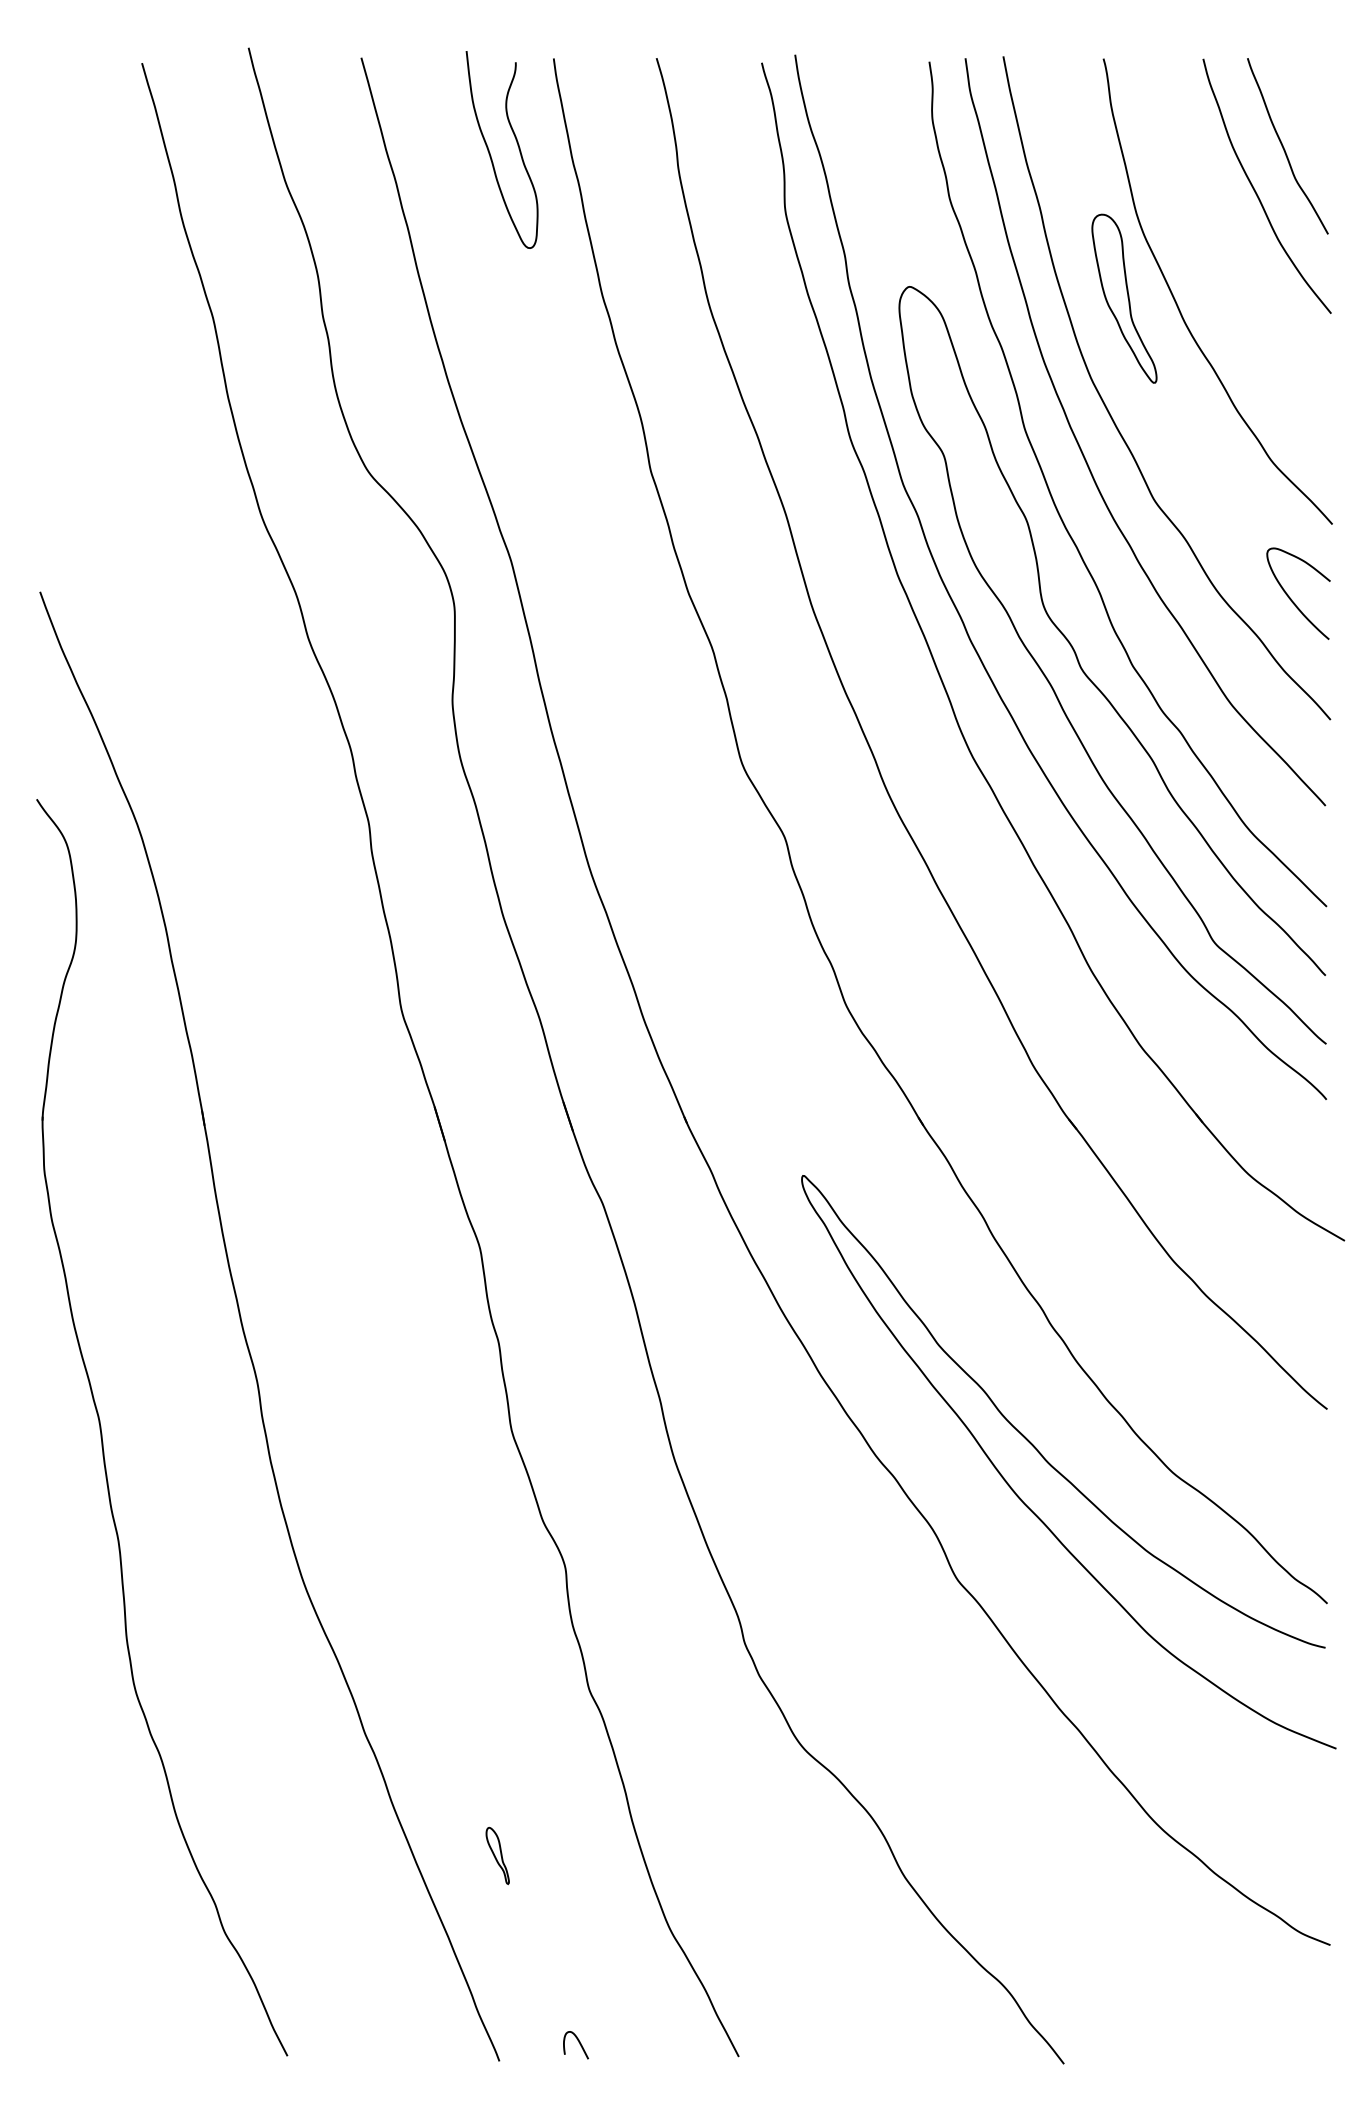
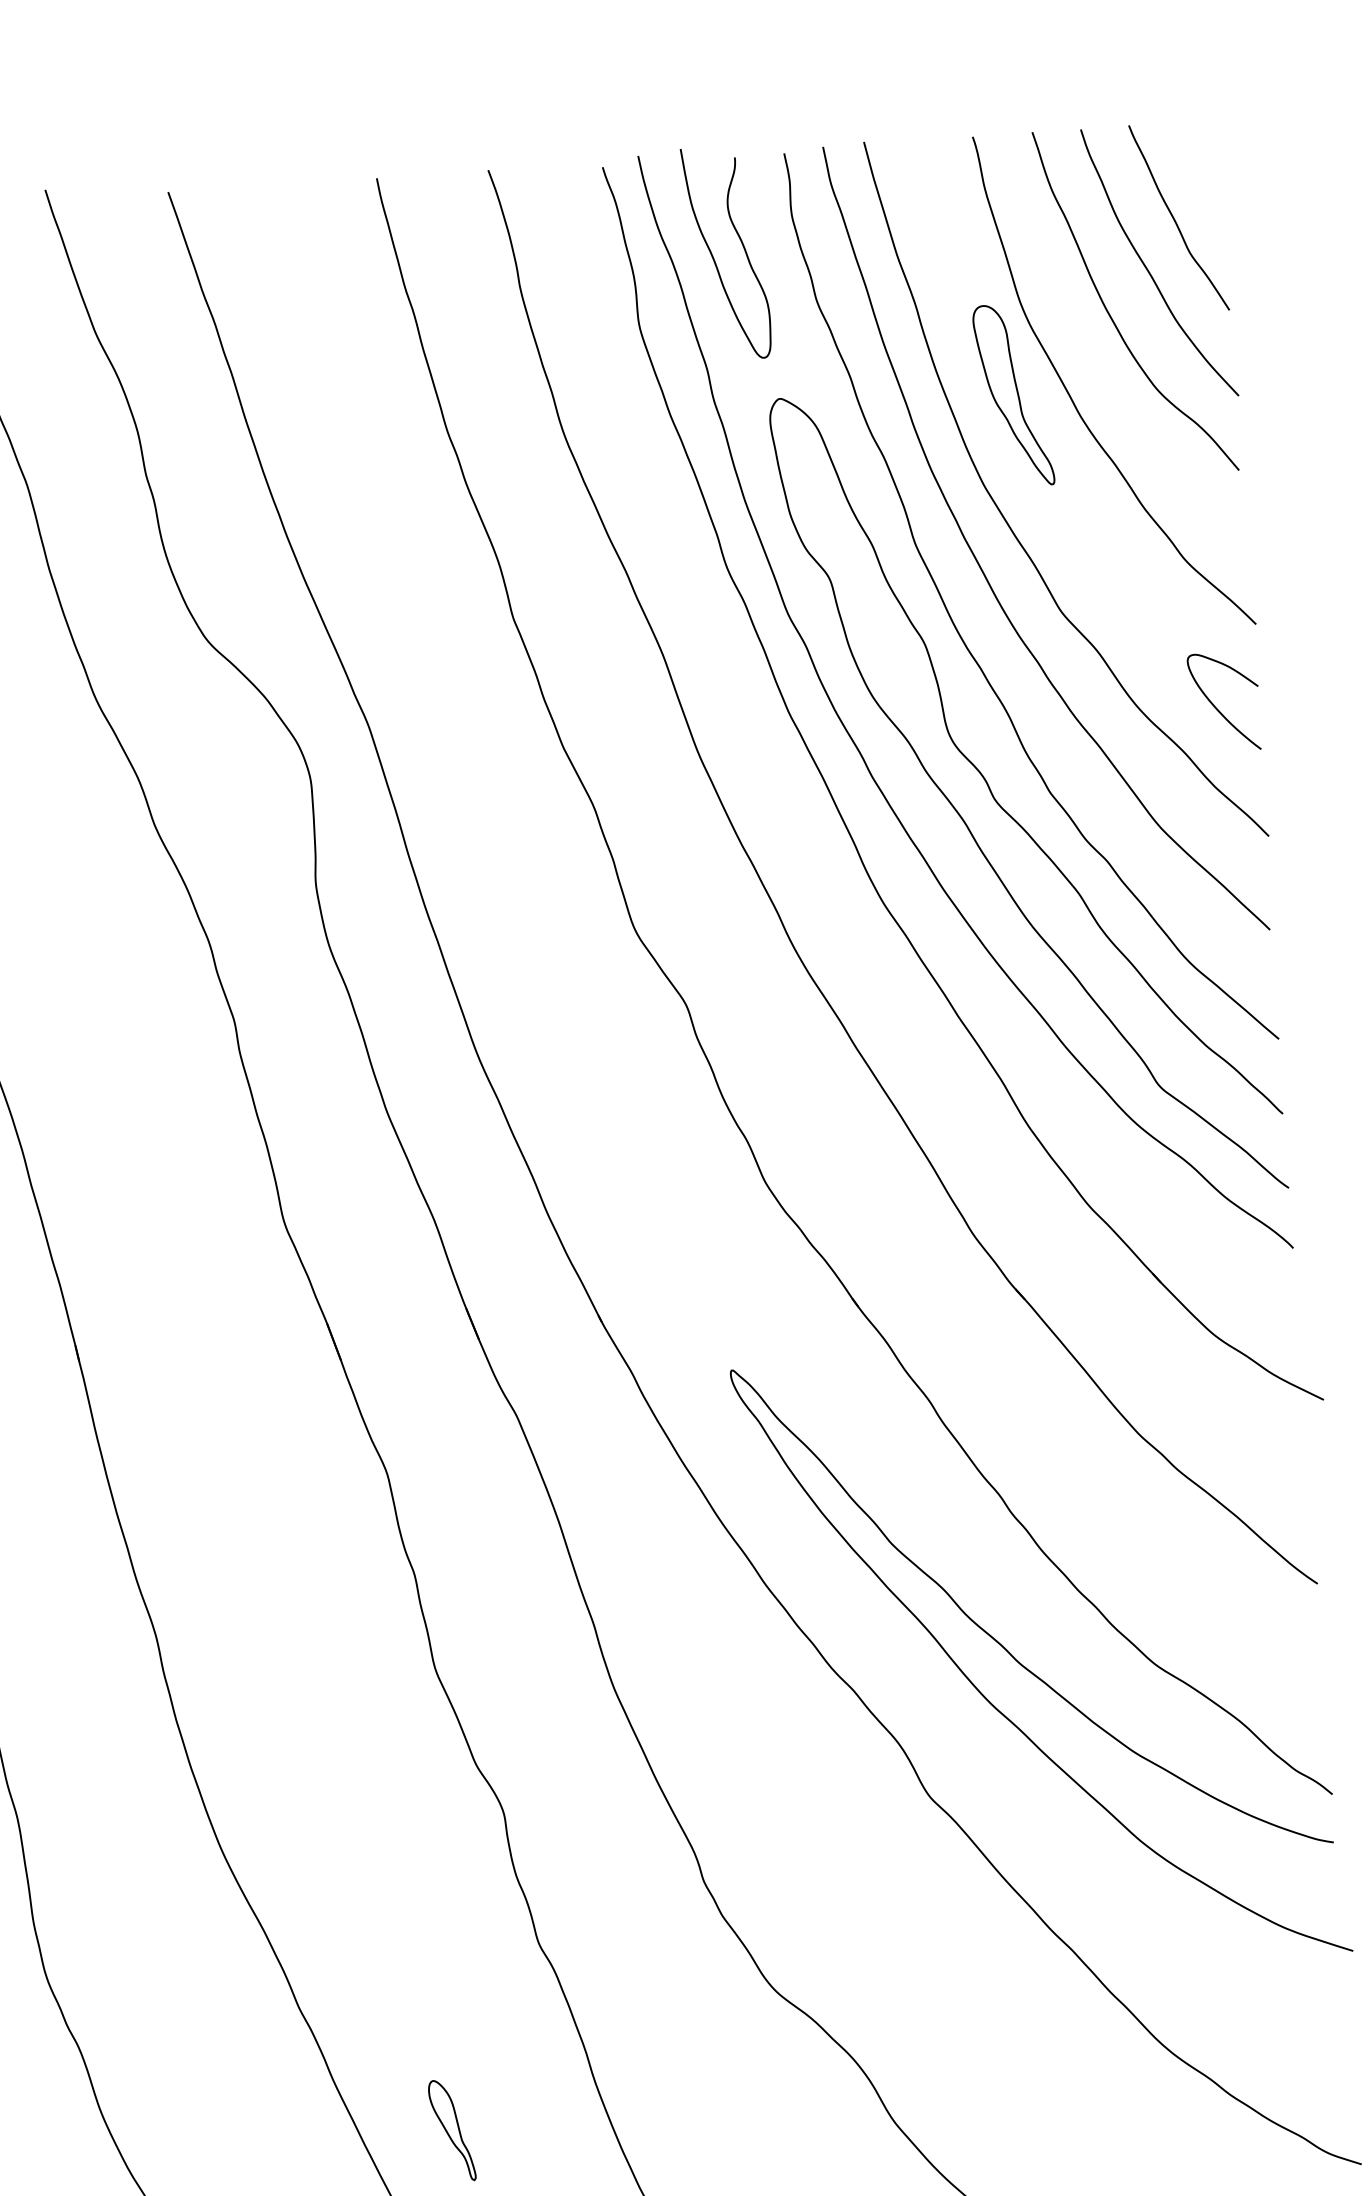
curve: (490, 152) -> (714, 257), moved
curve: (1219, 232) -> (1111, 316), added
part: (497, 1855) -> (452, 2130), size x1.67

